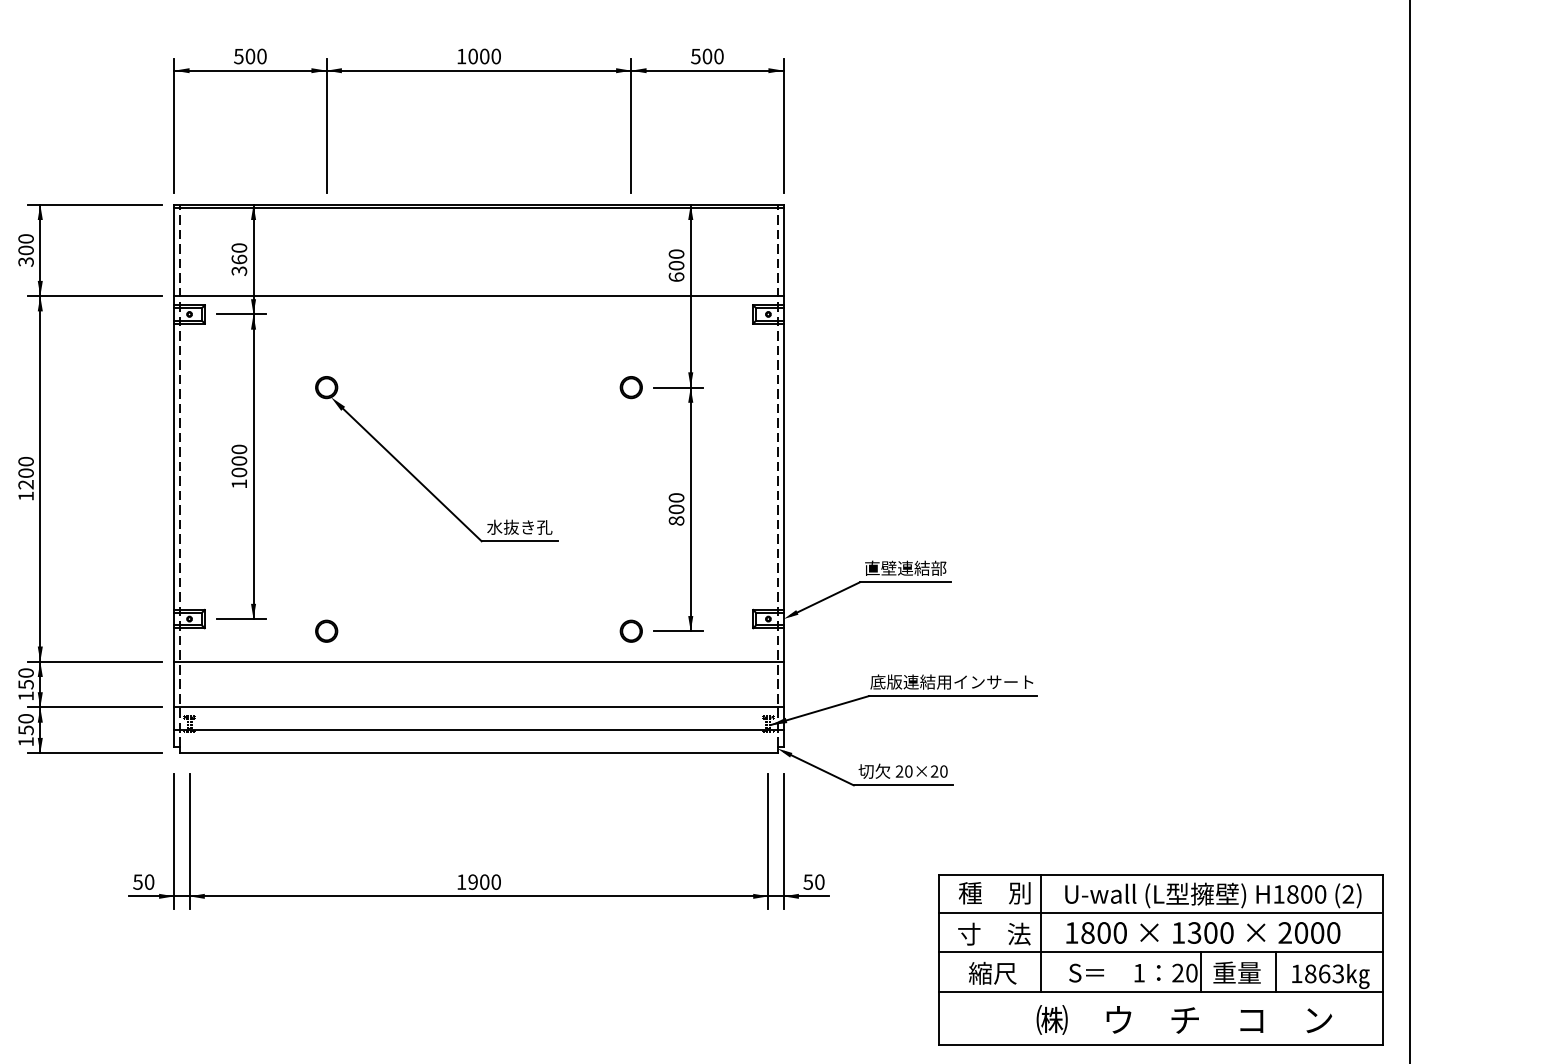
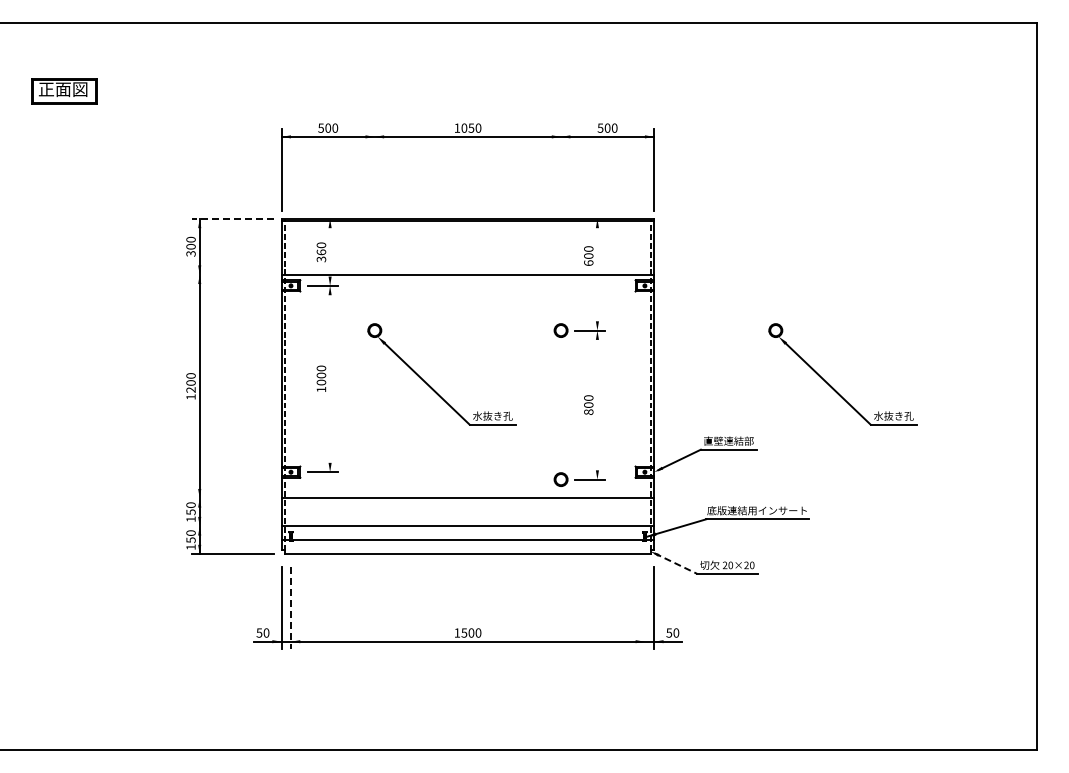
text: (484, 55) -> (471, 127), 1000 -> 1050
line: (326, 125) -> (374, 170), removed
line: (631, 125) -> (561, 170), removed
line: (95, 204) -> (233, 218), solid -> dashed
line: (95, 295) -> (233, 274), removed
line: (254, 411) -> (330, 345), removed
line: (690, 416) -> (597, 348), removed
part: (1073, 477) -> (831, 385), added
circle: (326, 631) -> (374, 479), removed
line: (95, 662) -> (233, 498), removed
line: (95, 707) -> (233, 526), removed
line: (818, 768) -> (675, 563), solid -> dashed
line: (190, 842) -> (291, 608), solid -> dashed
line: (767, 842) -> (644, 608), removed
text: (473, 881) -> (464, 632), 1900 -> 1500
part: (1160, 959) -> (884, 680), removed

